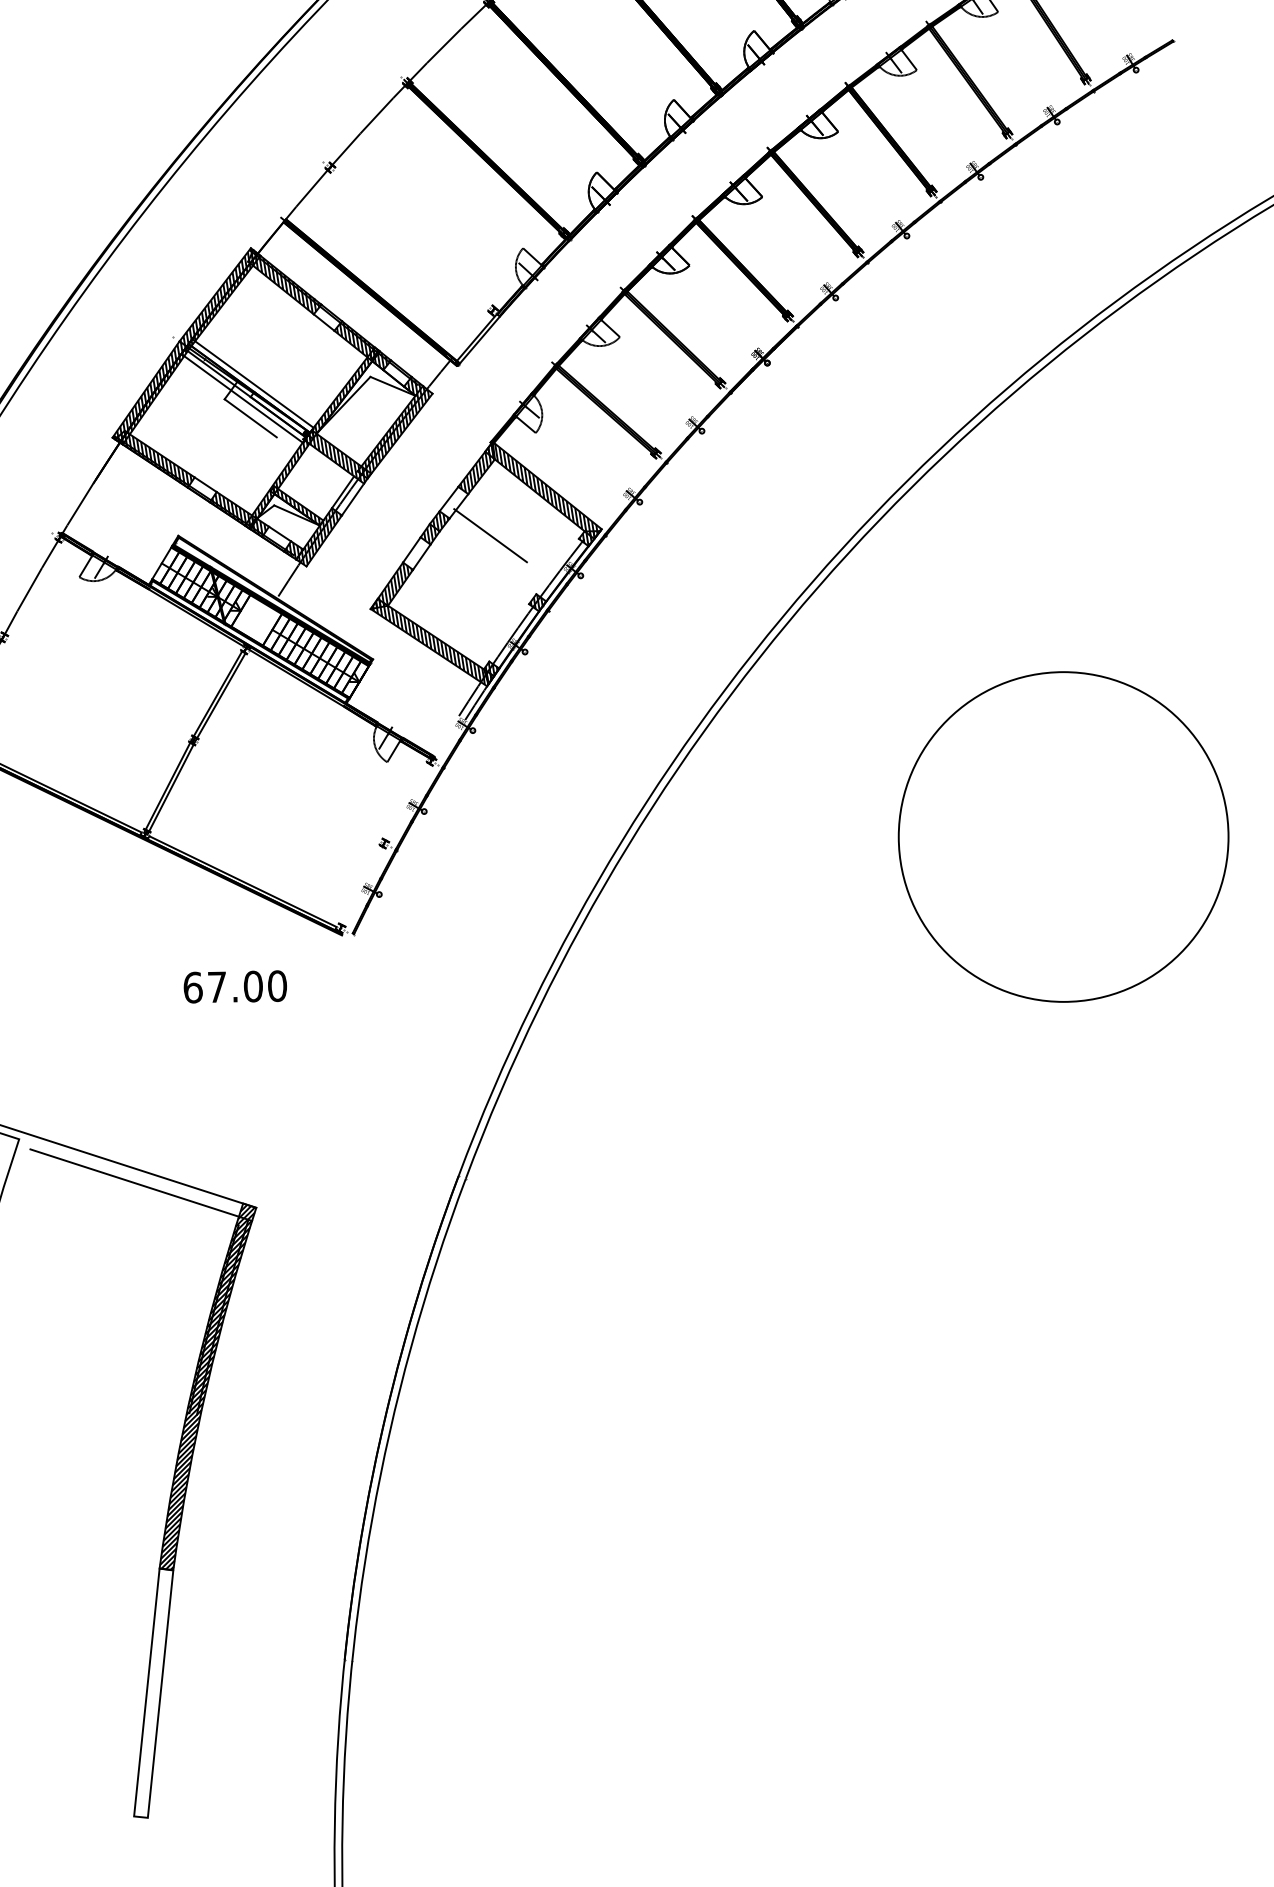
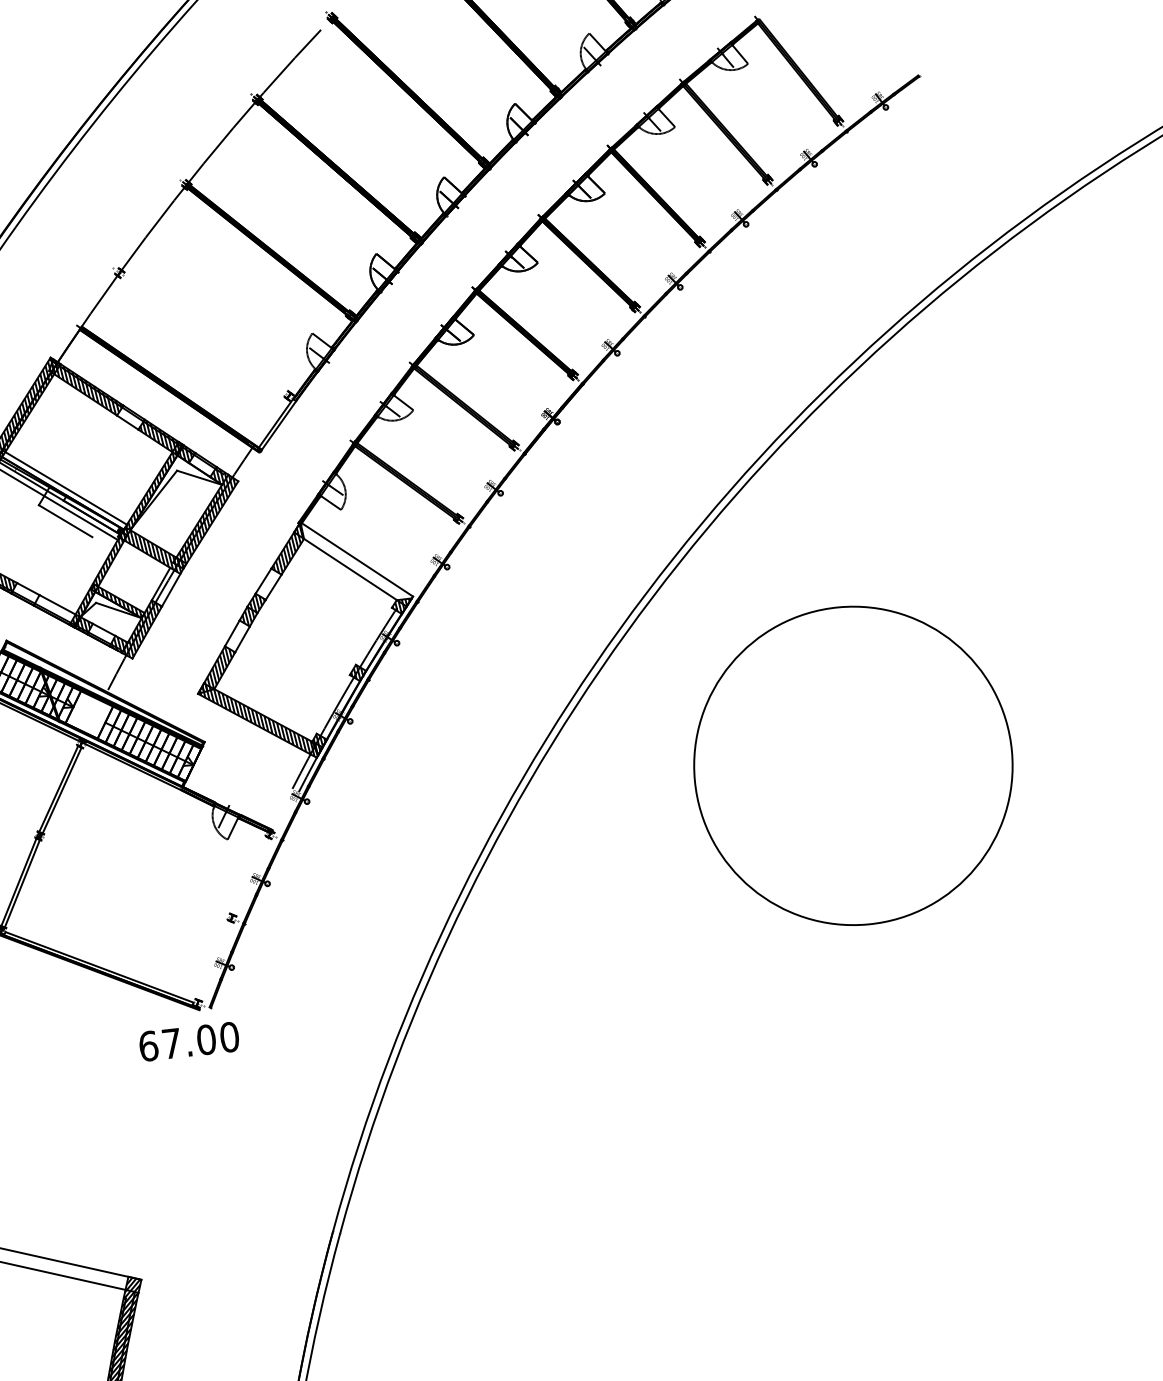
hatch: (542, 490) -> (352, 564), removed
hatch: (232, 509) -> (56, 610), removed
line: (490, 535) -> (306, 612), removed
circle: (1063, 836) -> (853, 765), moved
text: (234, 986) -> (188, 1041), moved

